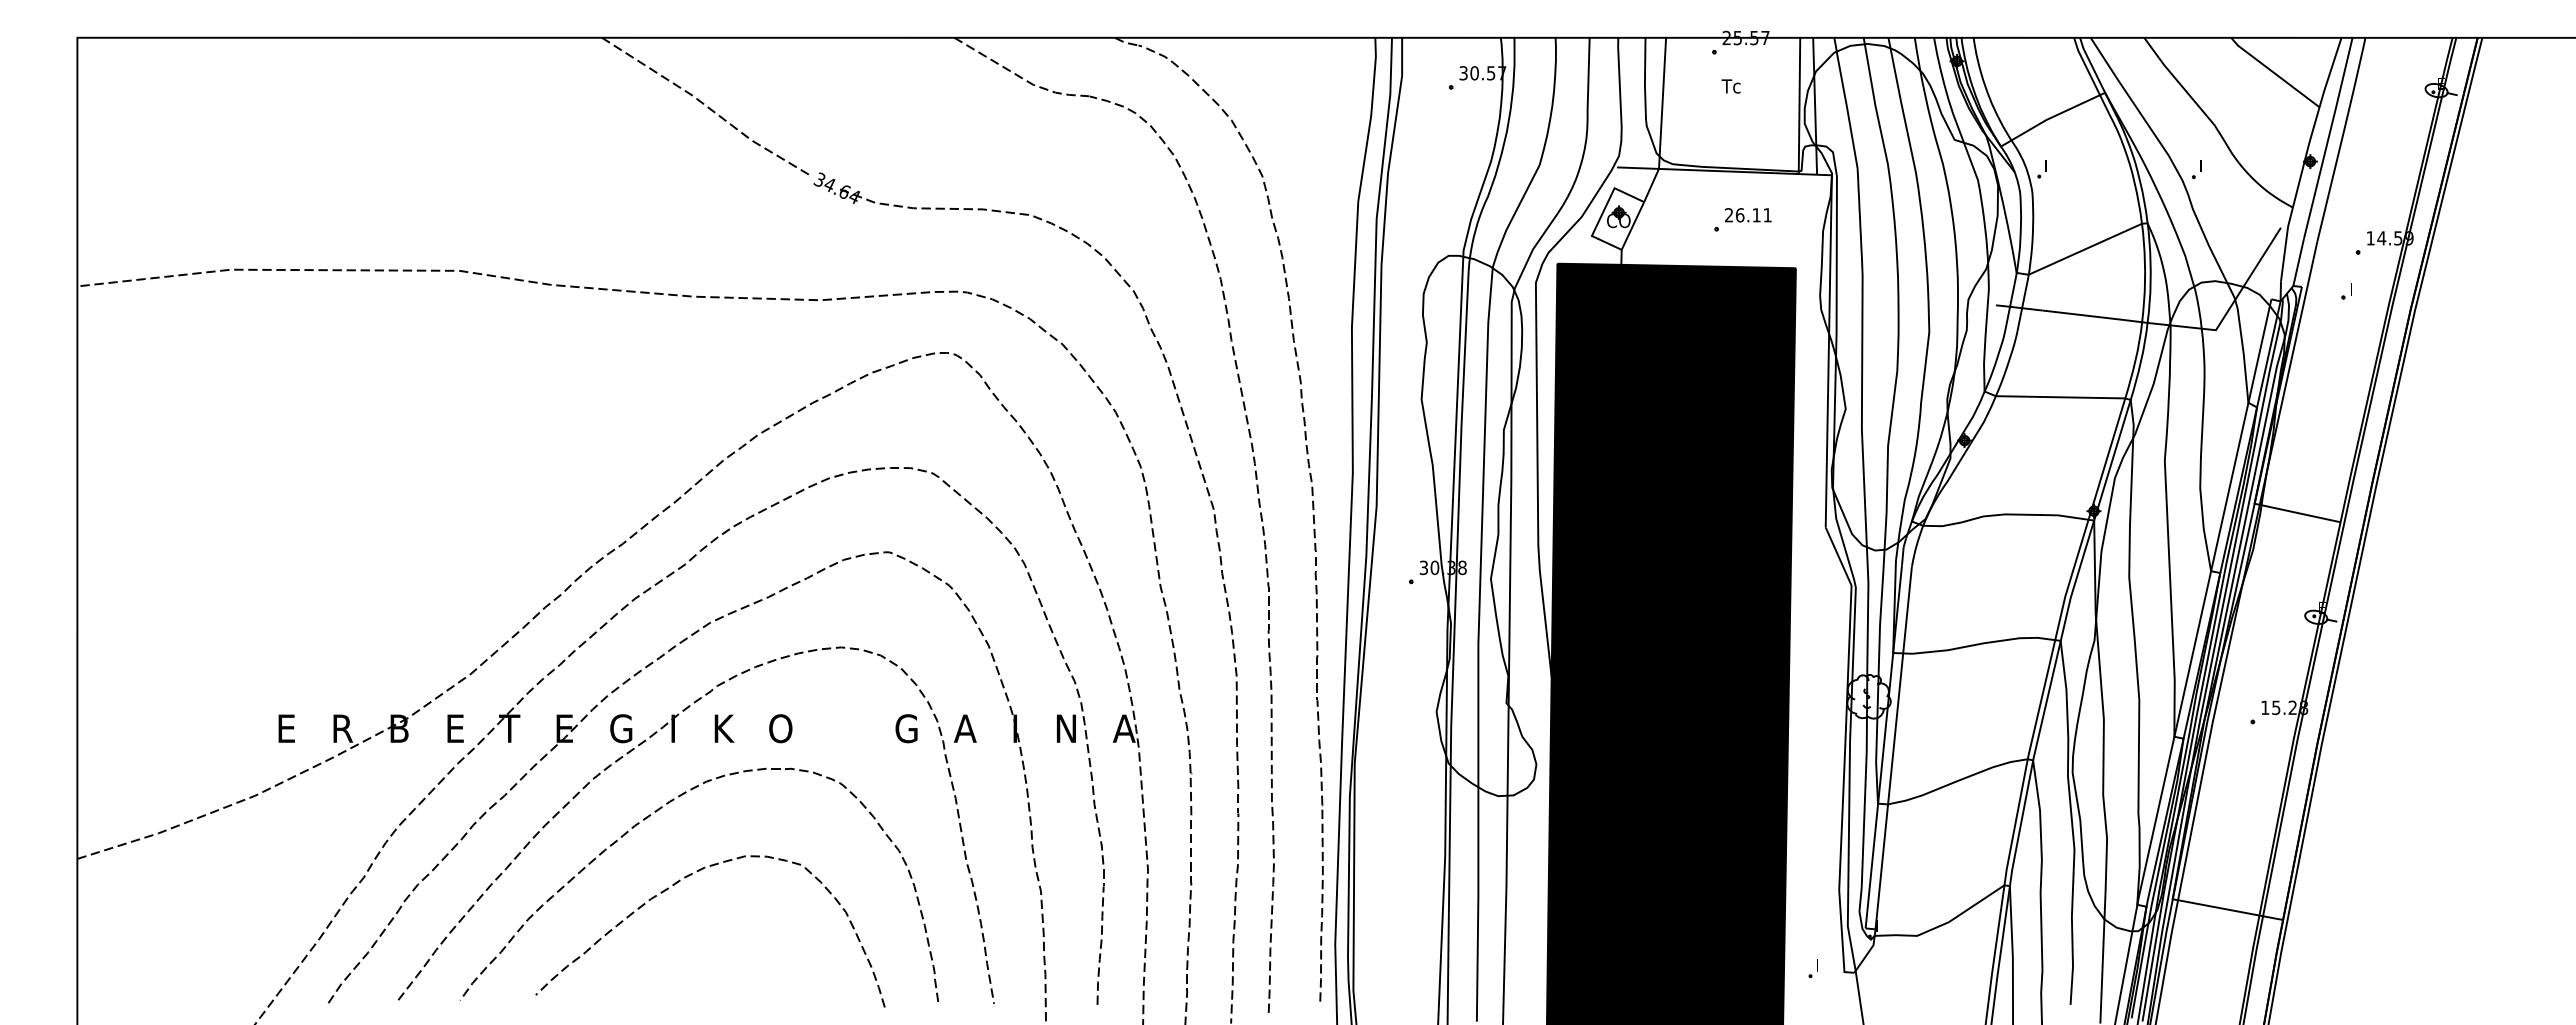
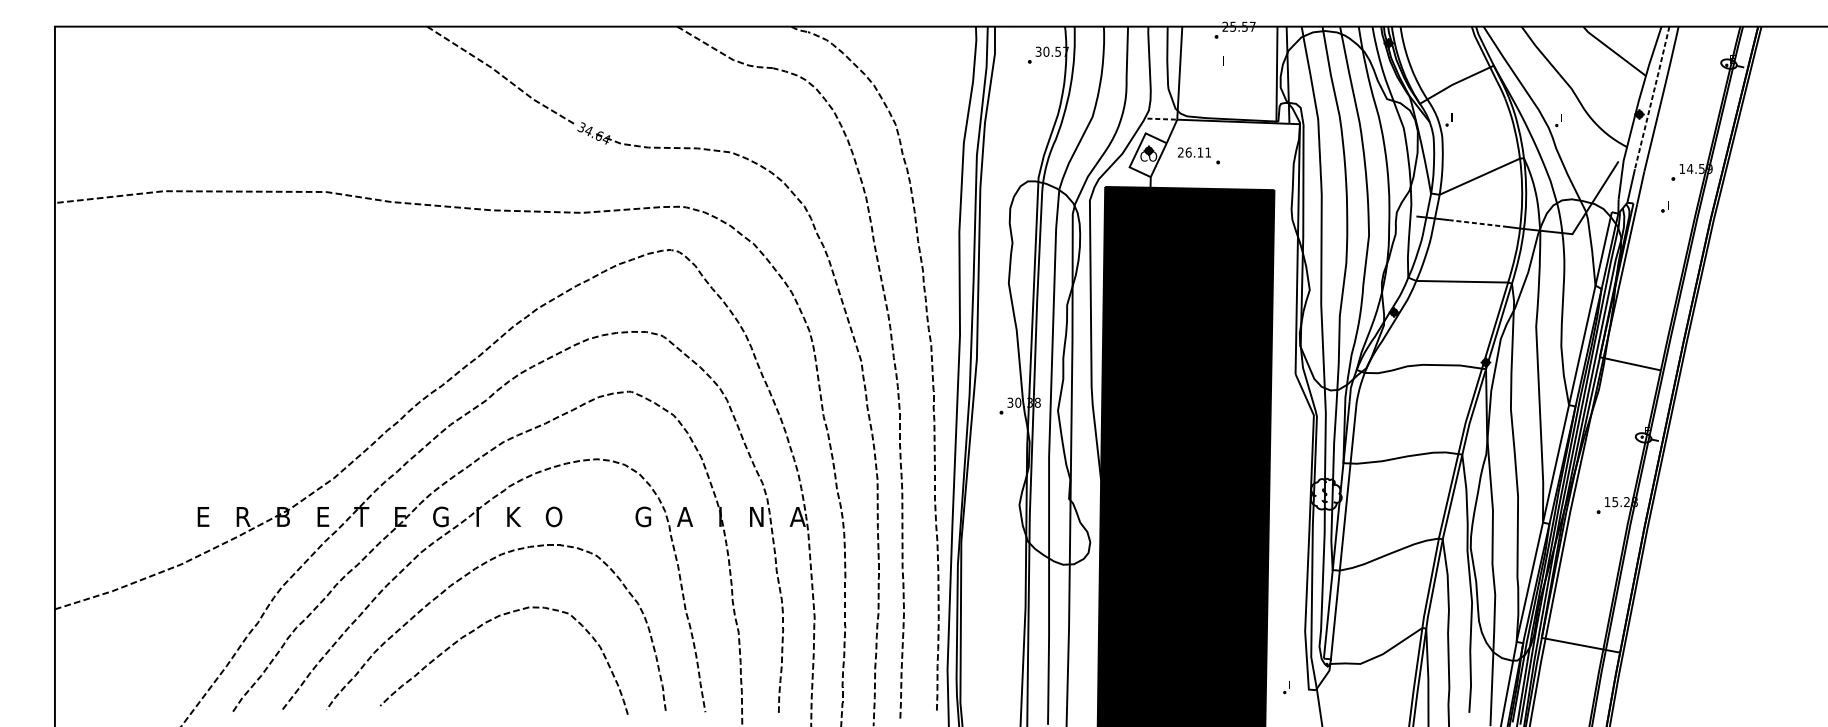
text: (1730, 86) -> (1227, 61), Tc -> I
line: (2328, 138) -> (1652, 98), solid -> dashed
line: (1638, 168) -> (1162, 119), solid -> dashed
text: (1748, 215) -> (1194, 152), moved
line: (2083, 315) -> (1478, 223), solid -> dashed

